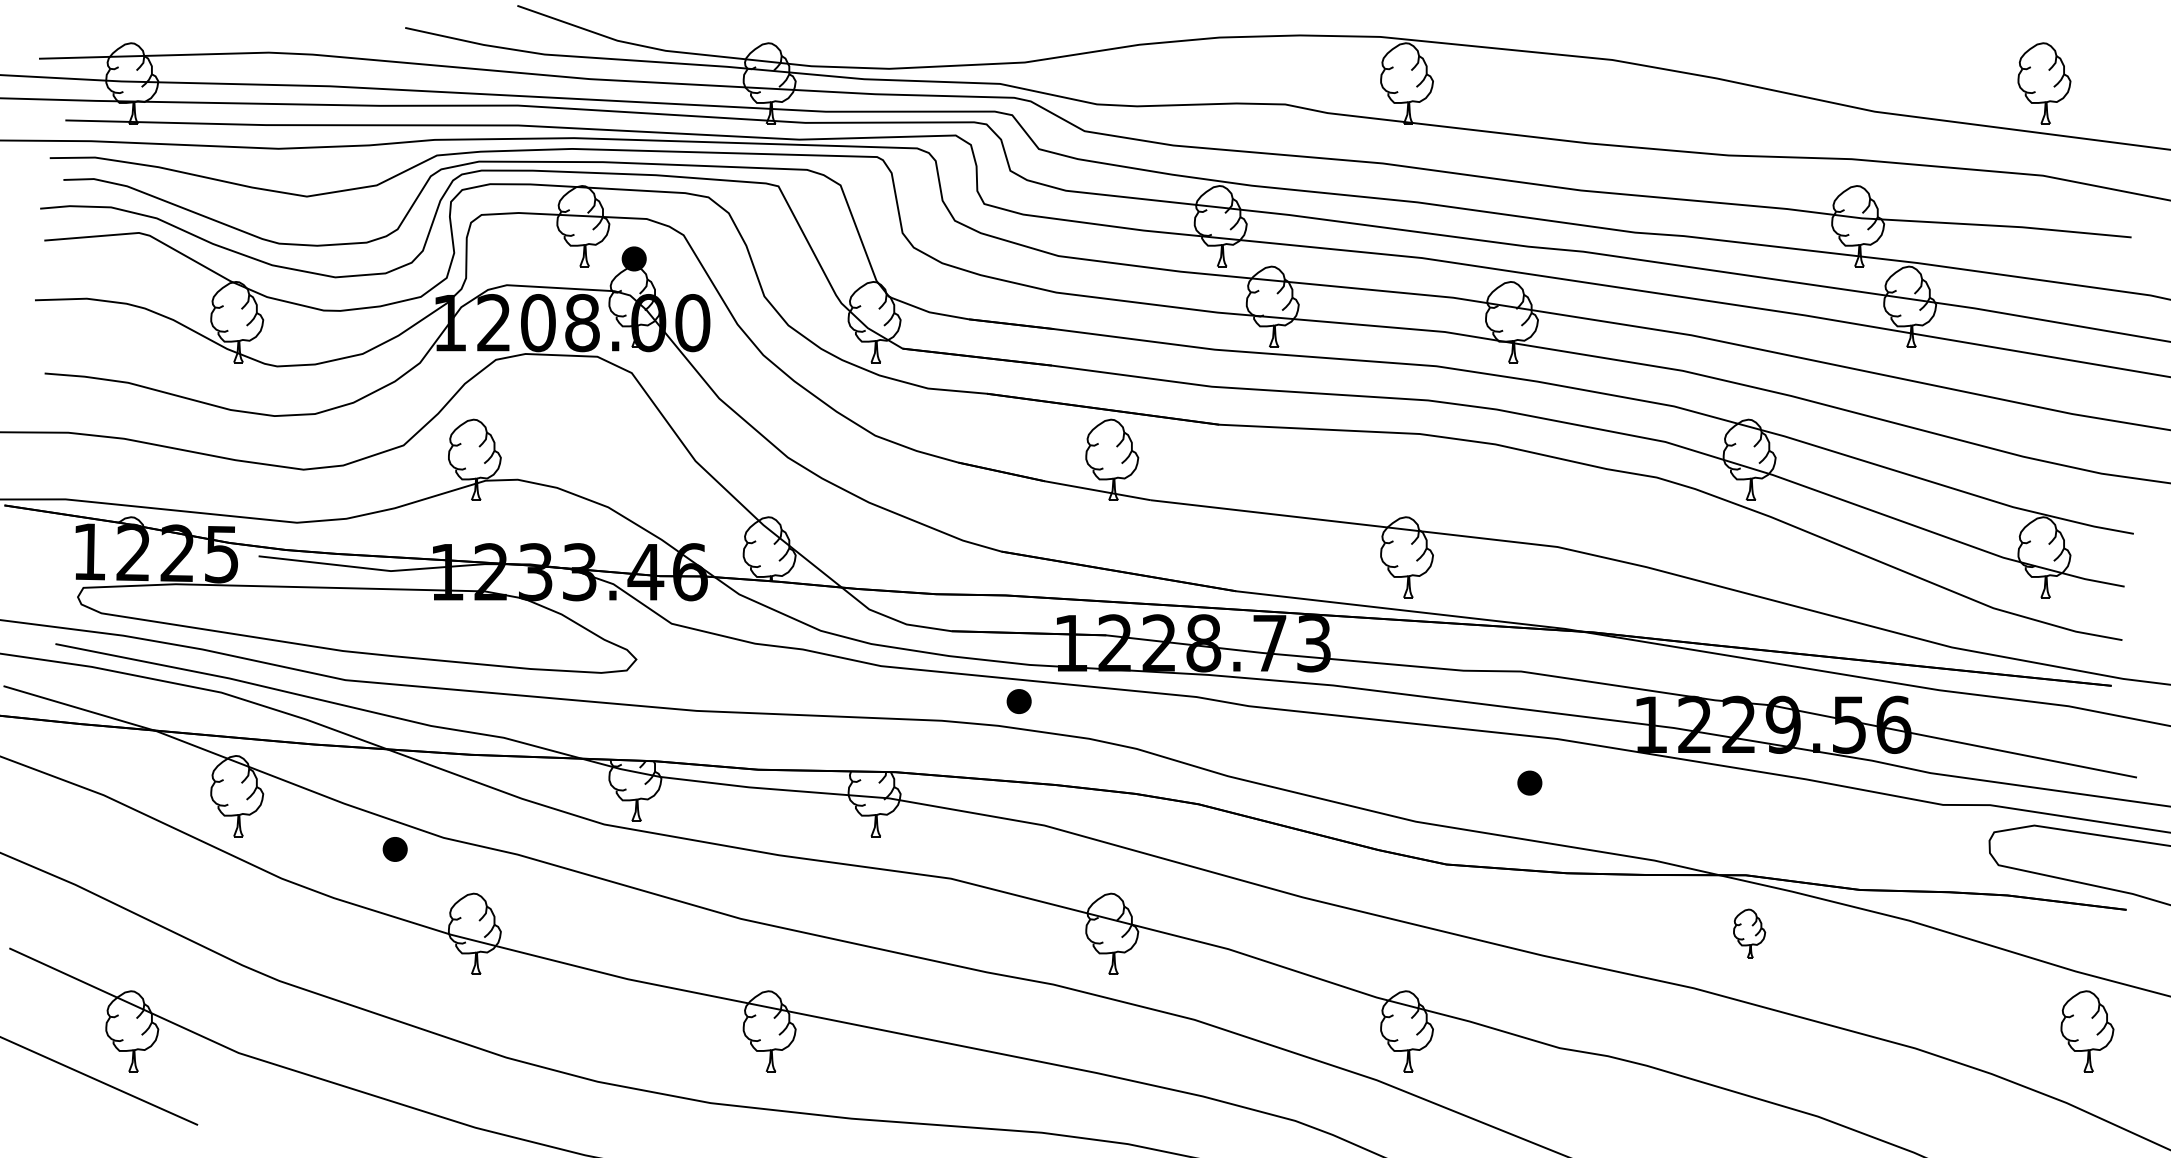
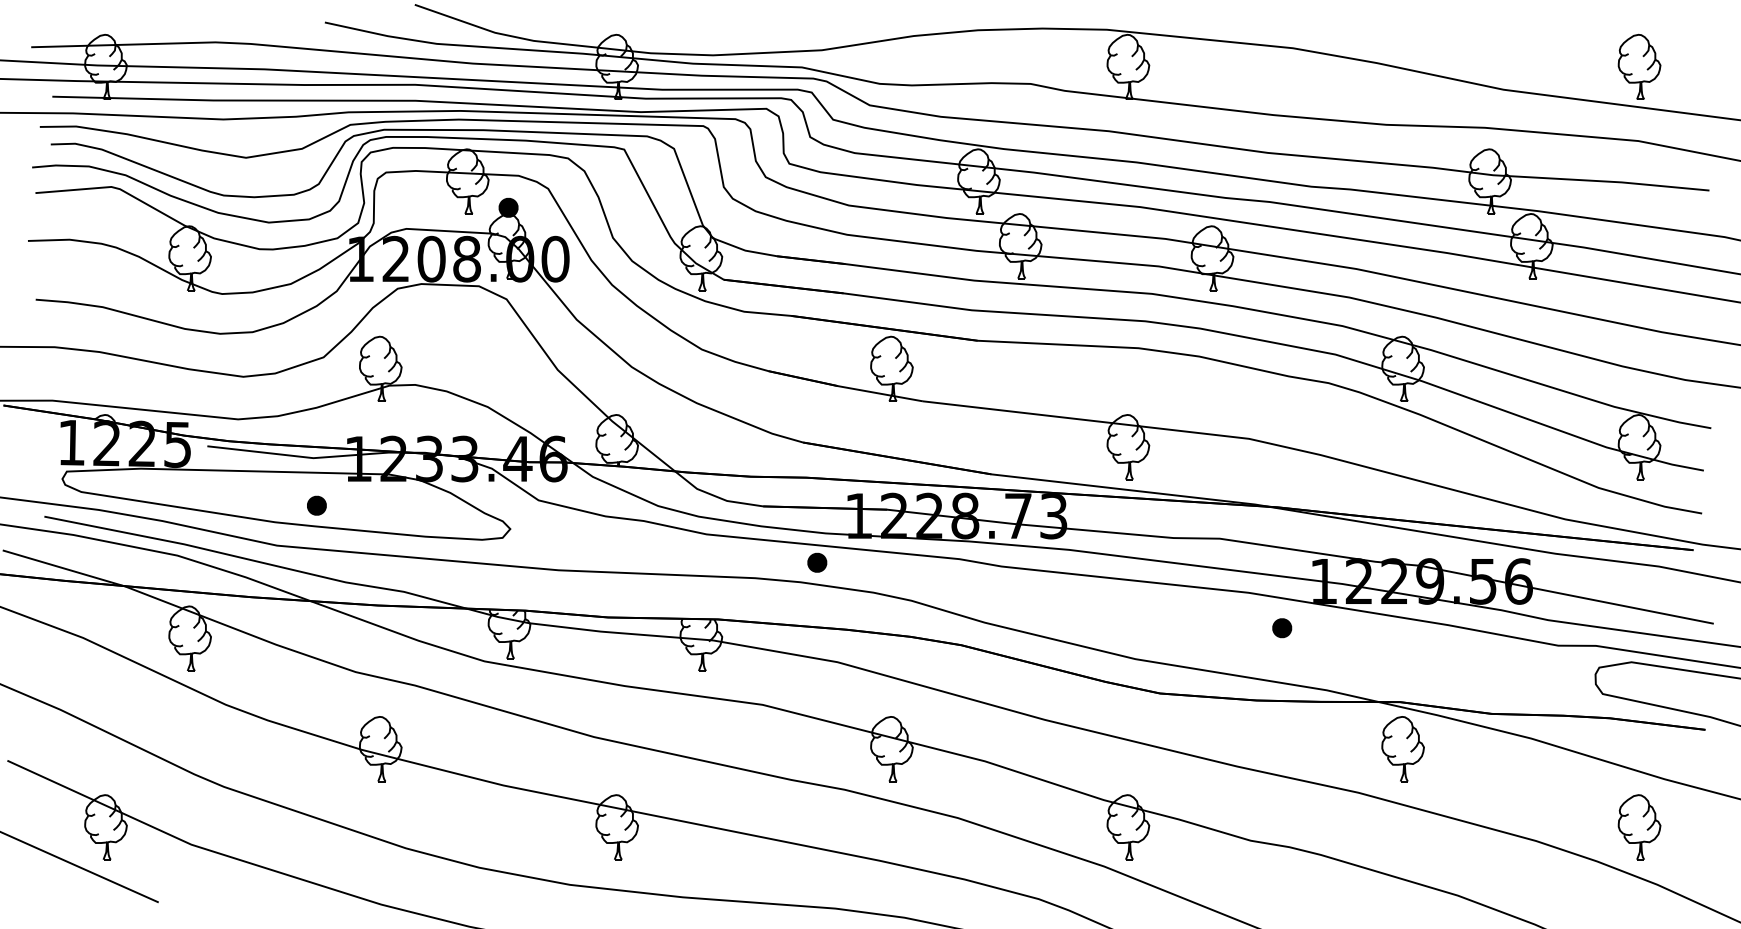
part: (1529, 782) -> (1281, 627), moved
part: (394, 849) -> (316, 505), moved
part: (1749, 933) -> (1403, 748), size x1.67
part: (2087, 1031) -> (1639, 827), moved

